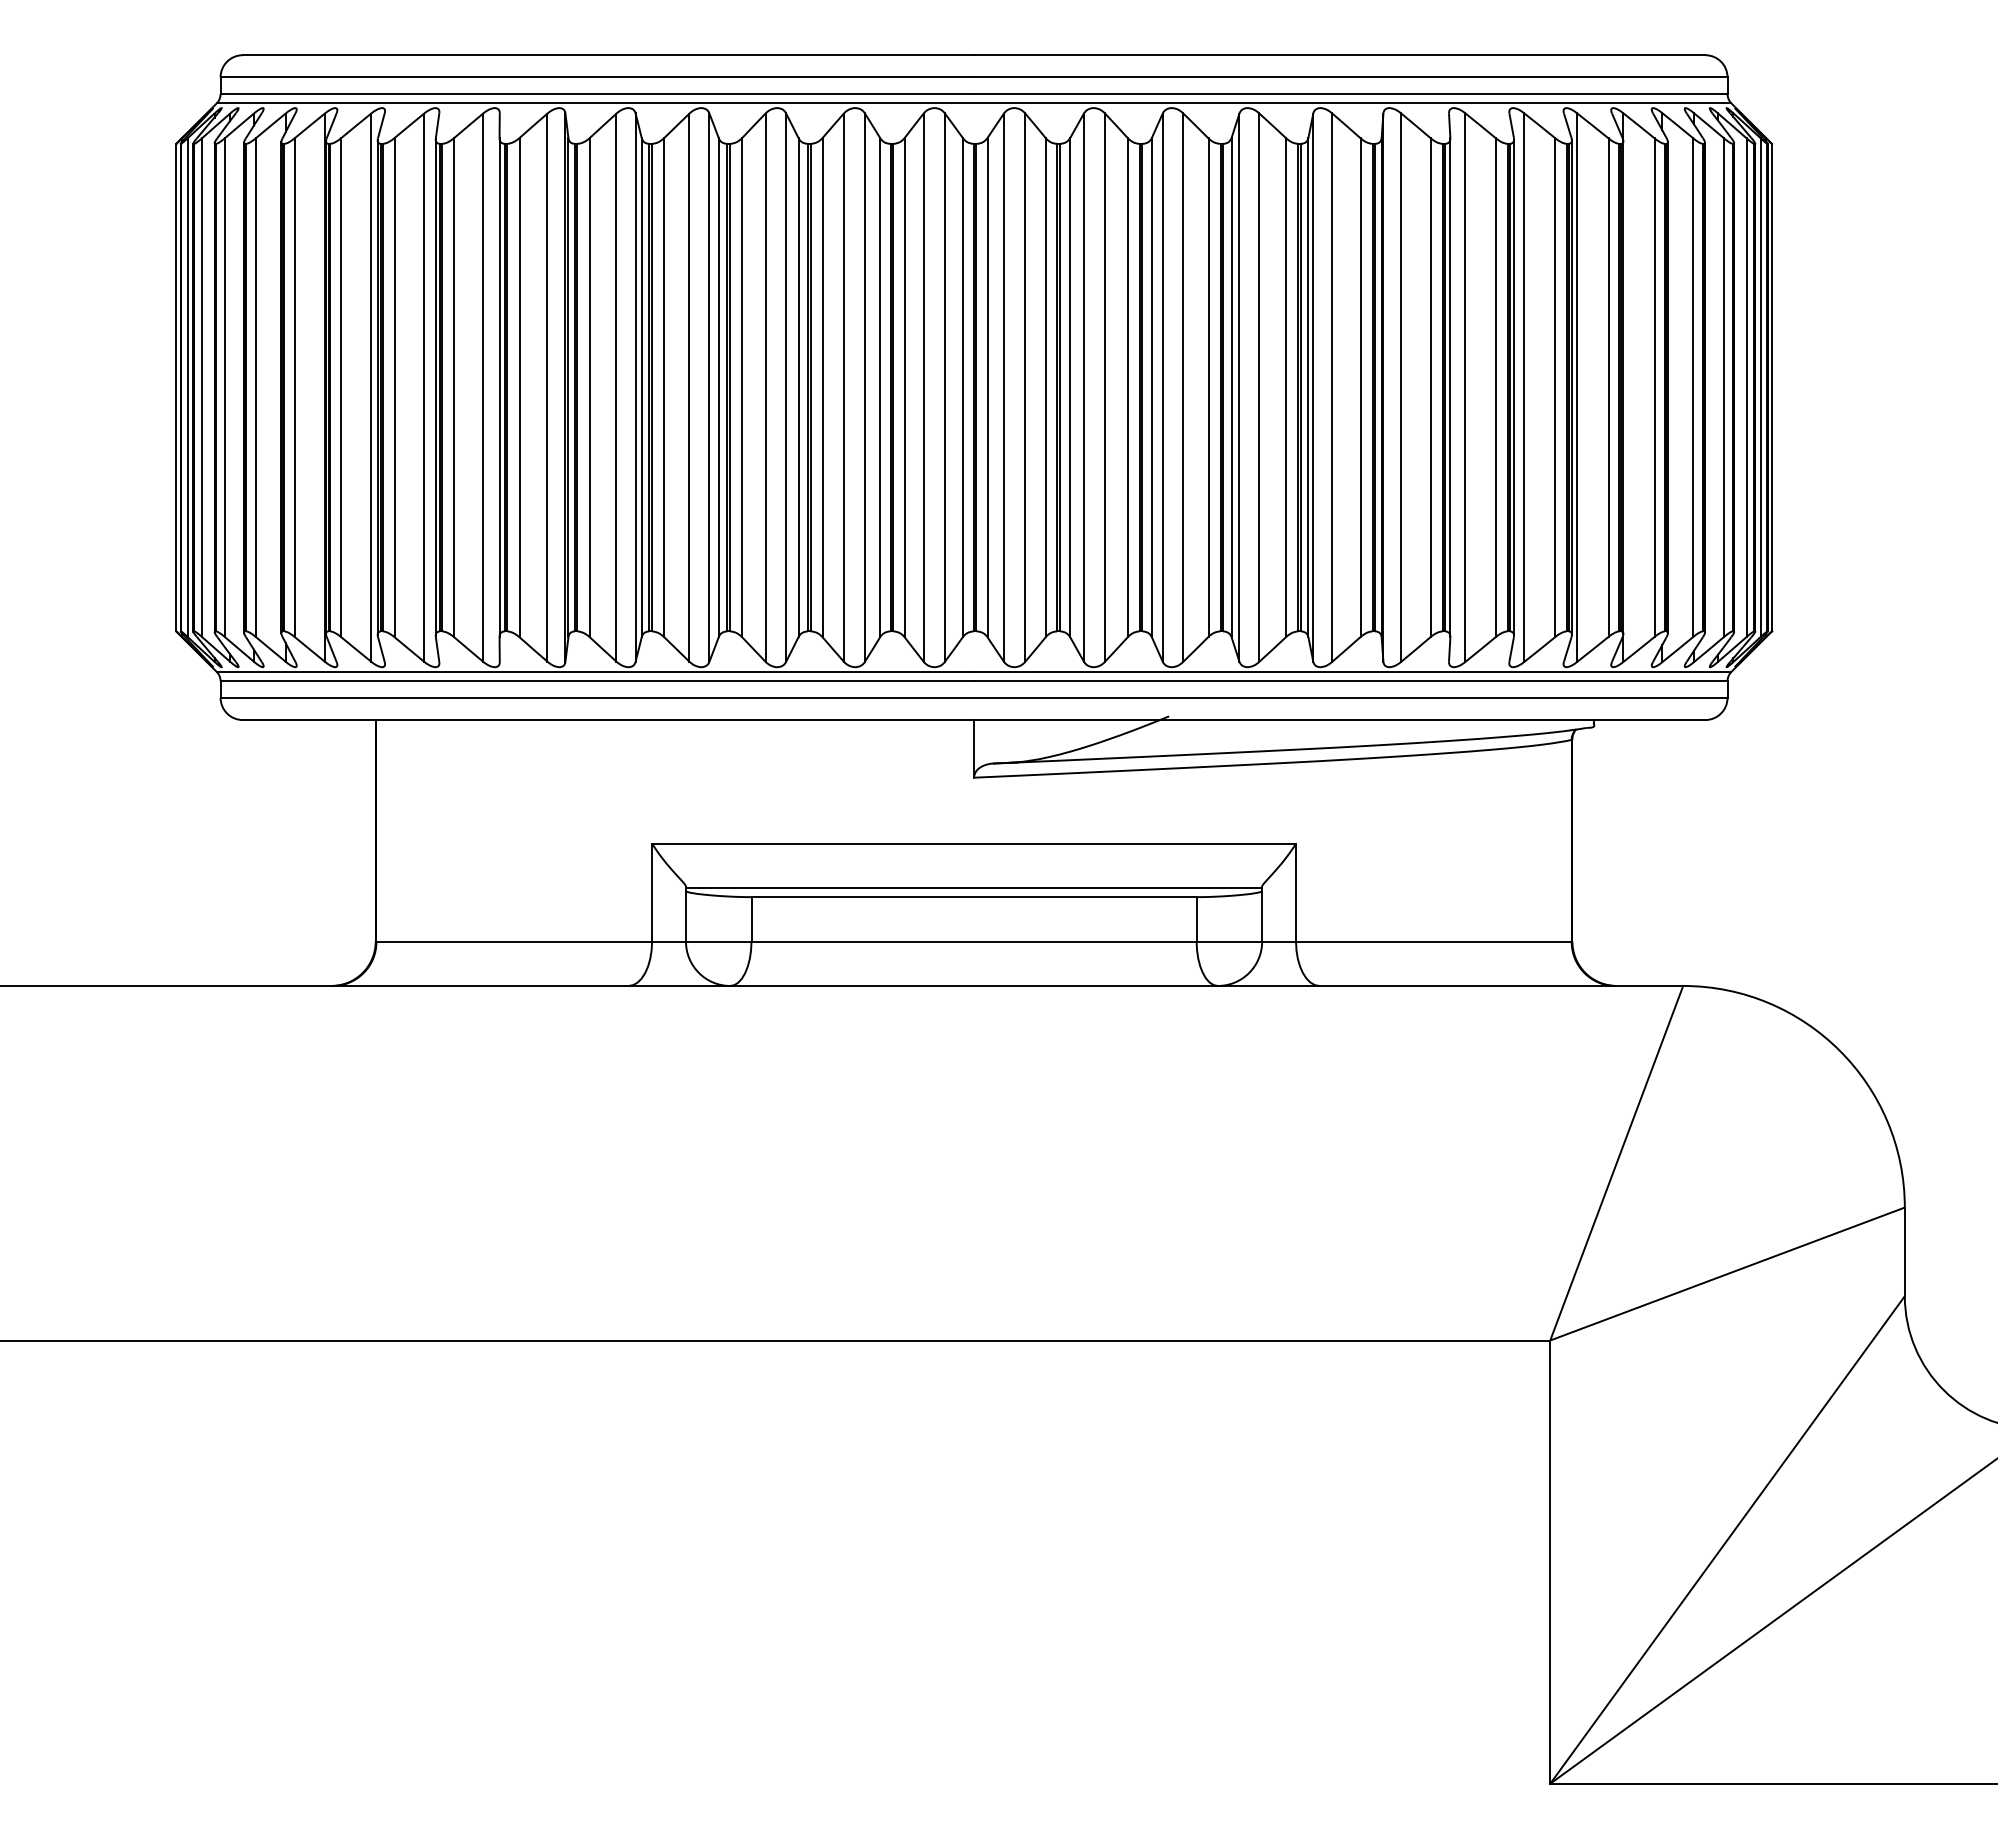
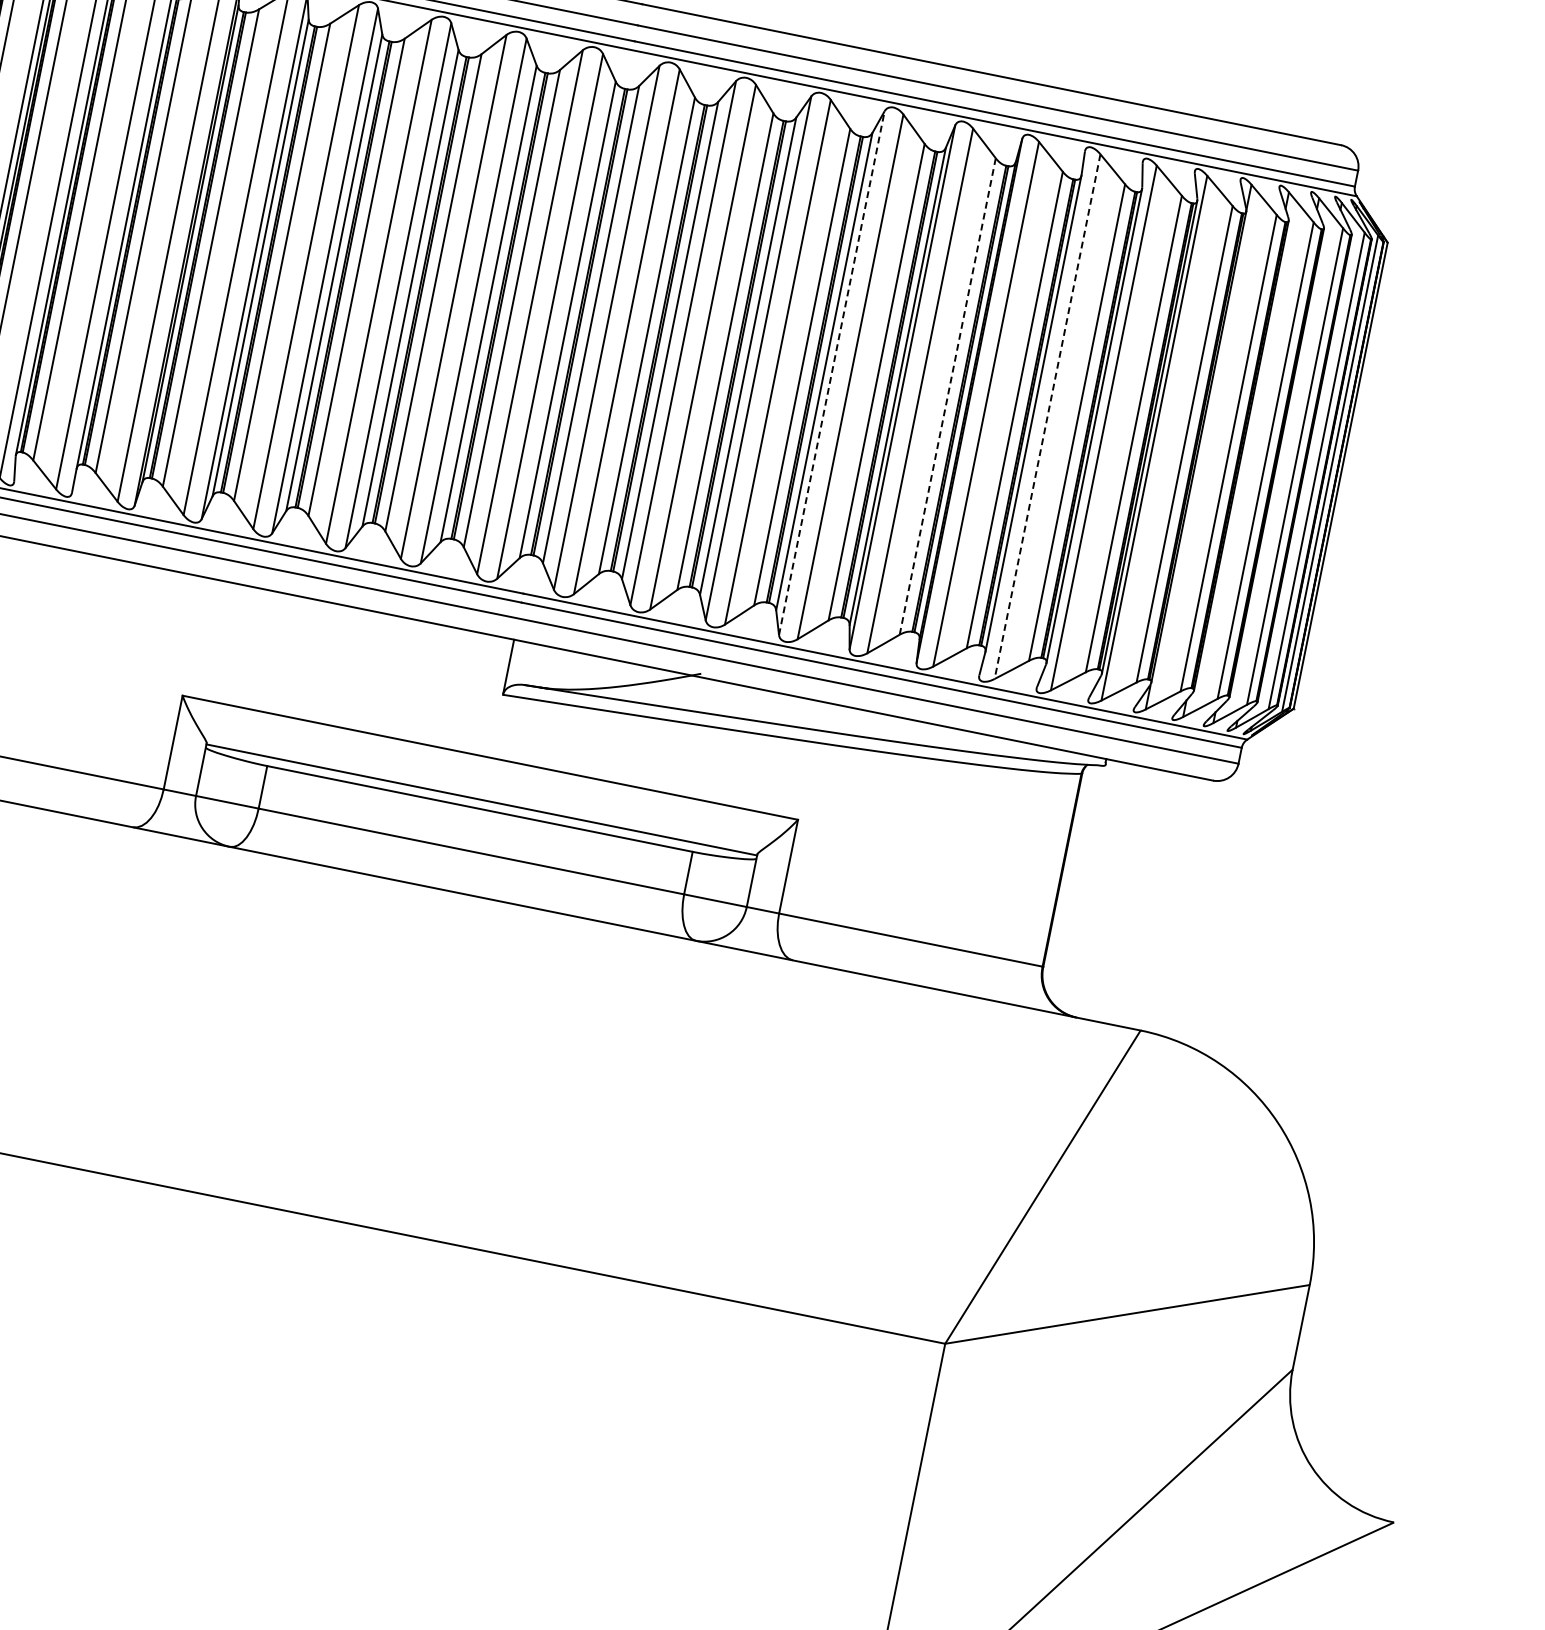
line: (1239, 387) -> (831, 373), solid -> dashed
line: (1360, 387) -> (947, 396), solid -> dashed
line: (1465, 388) -> (1047, 417), solid -> dashed

